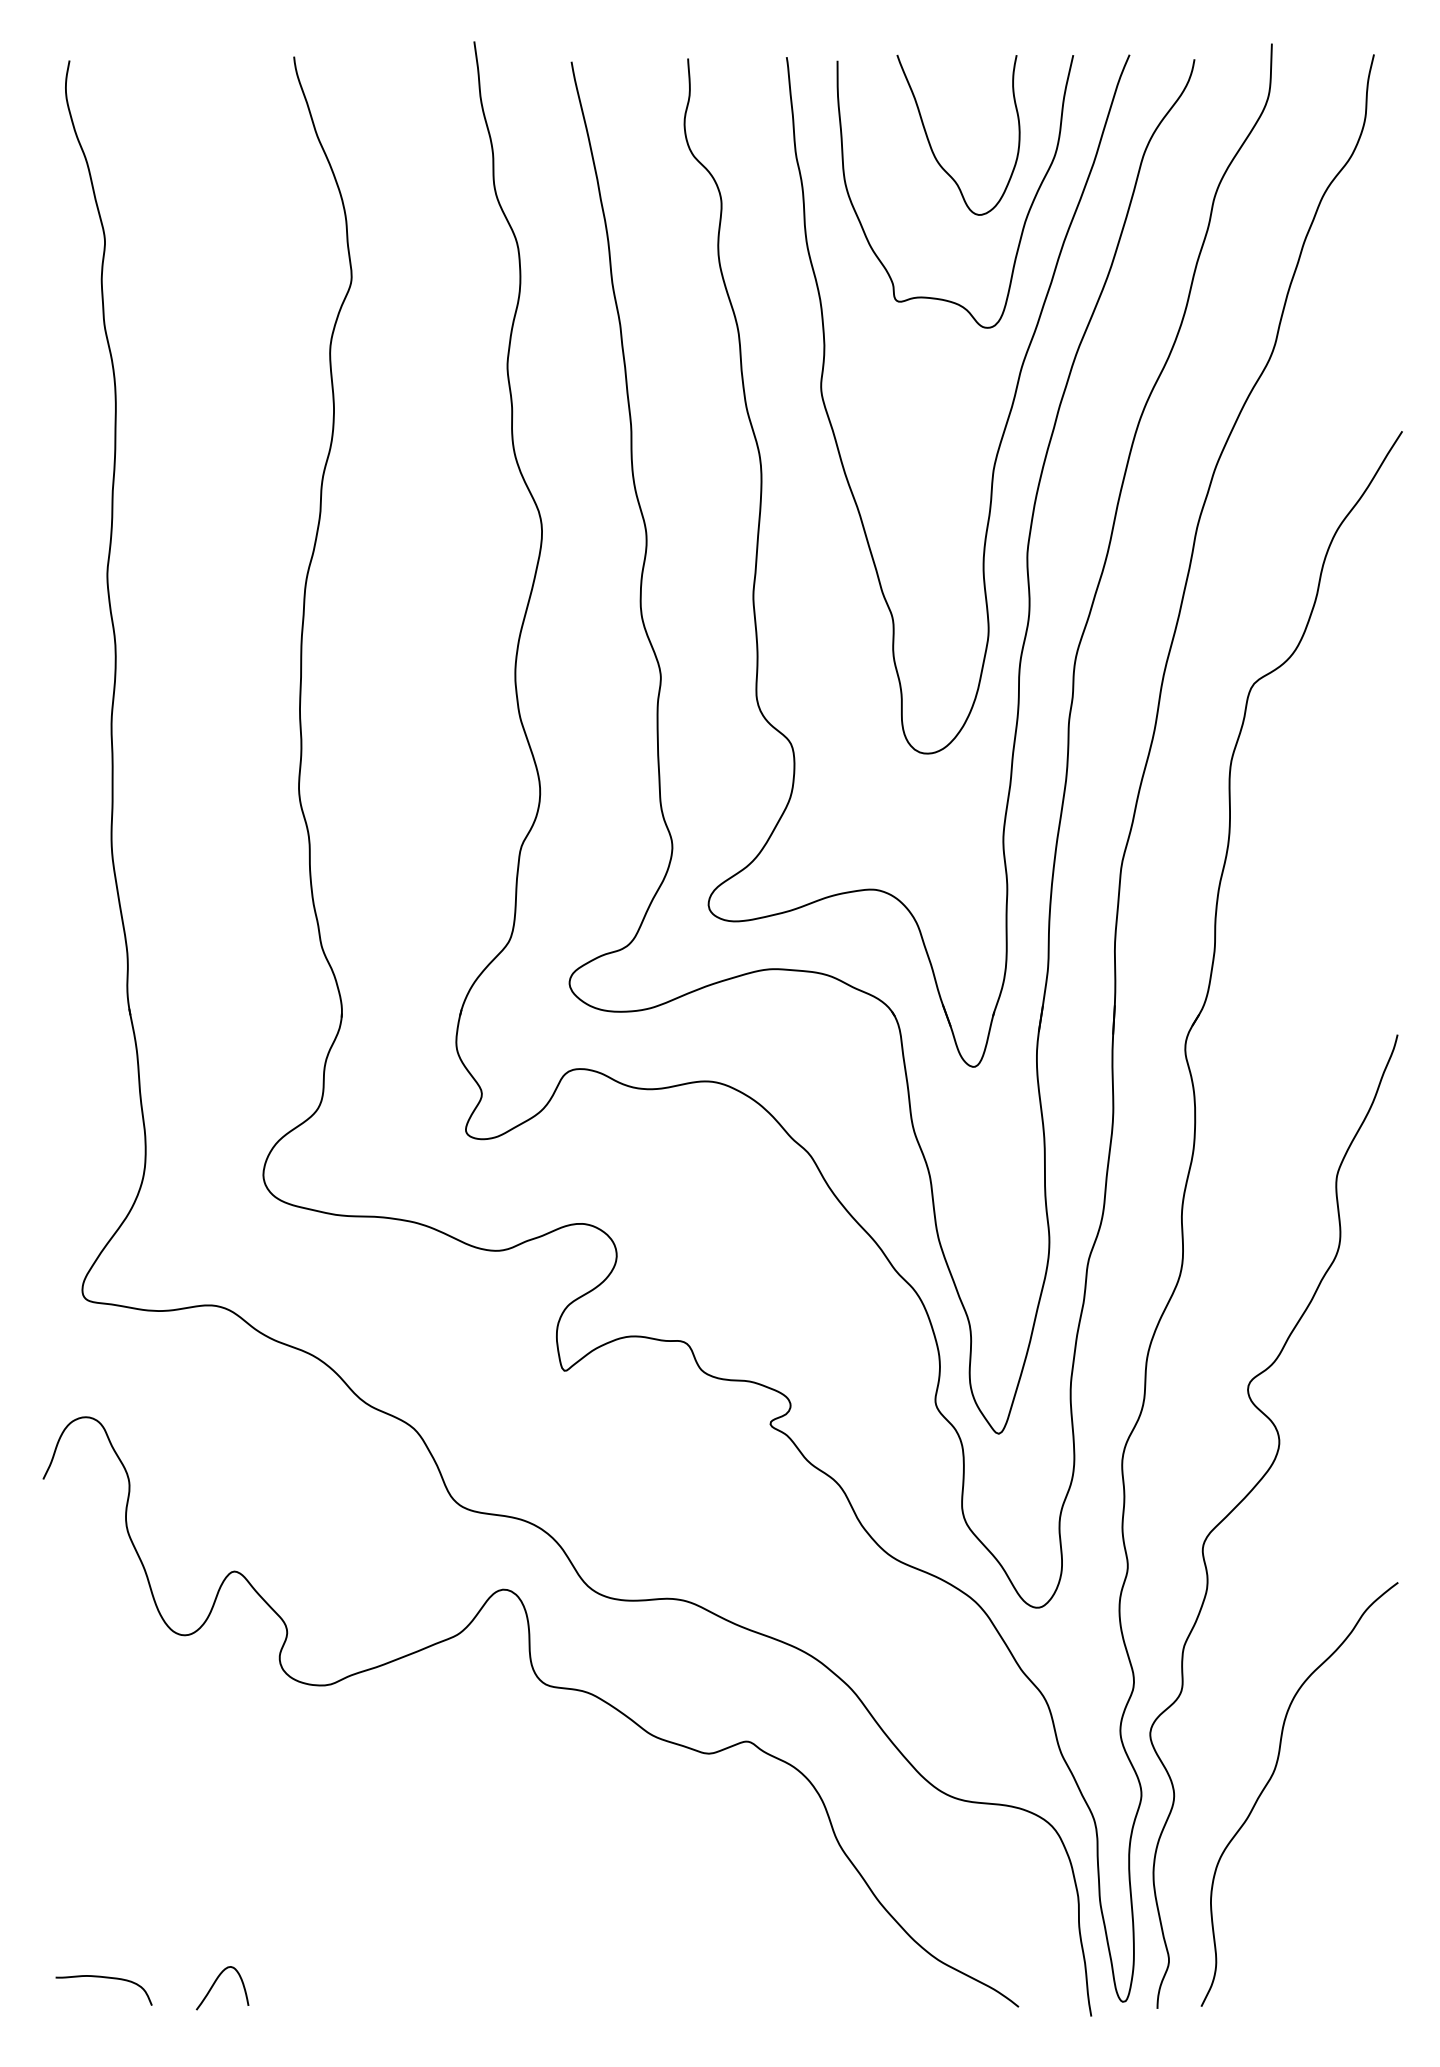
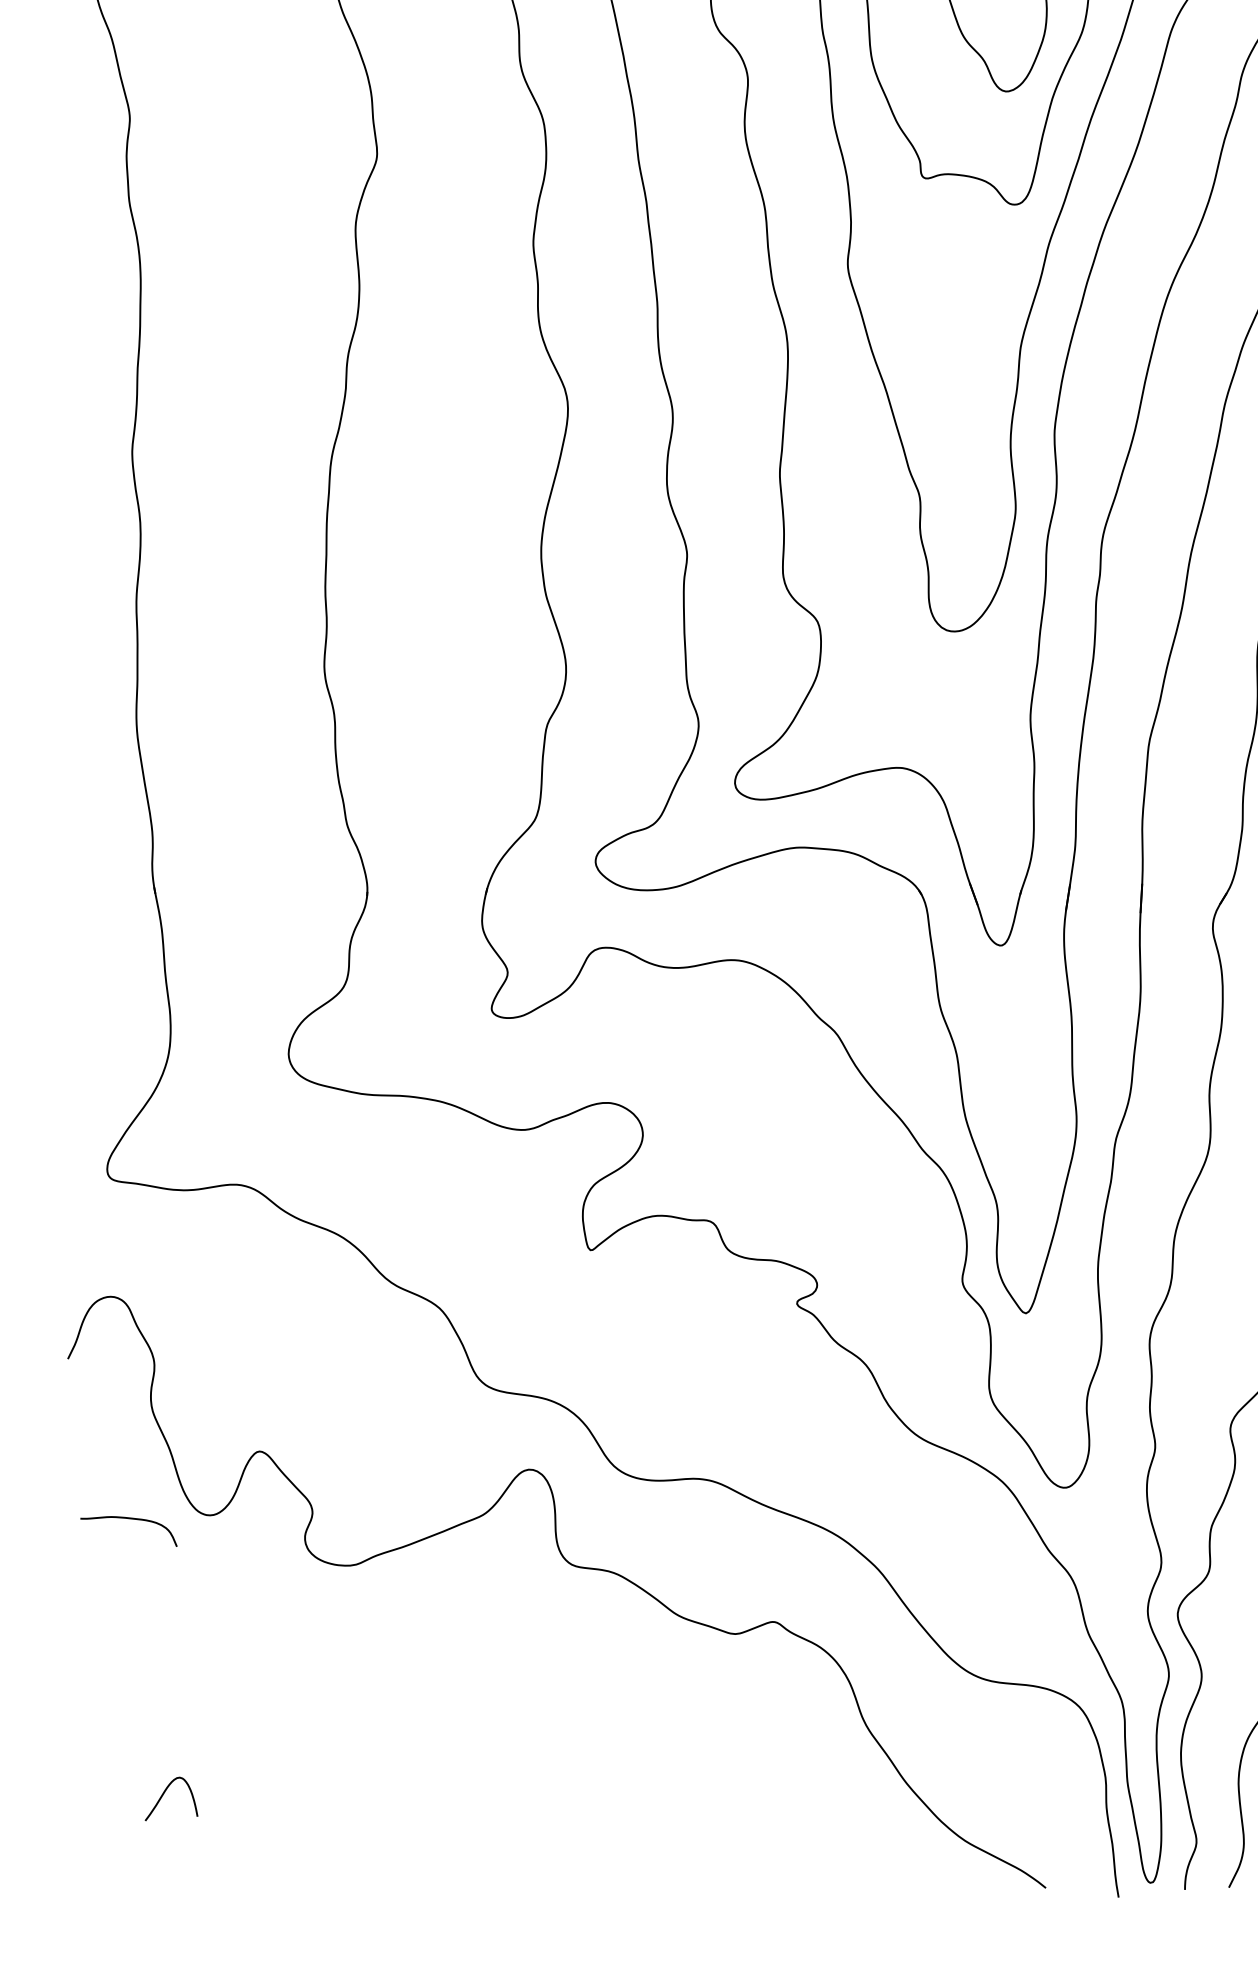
curve: (104, 1978) -> (129, 1519), moved
curve: (215, 1983) -> (164, 1794), moved

